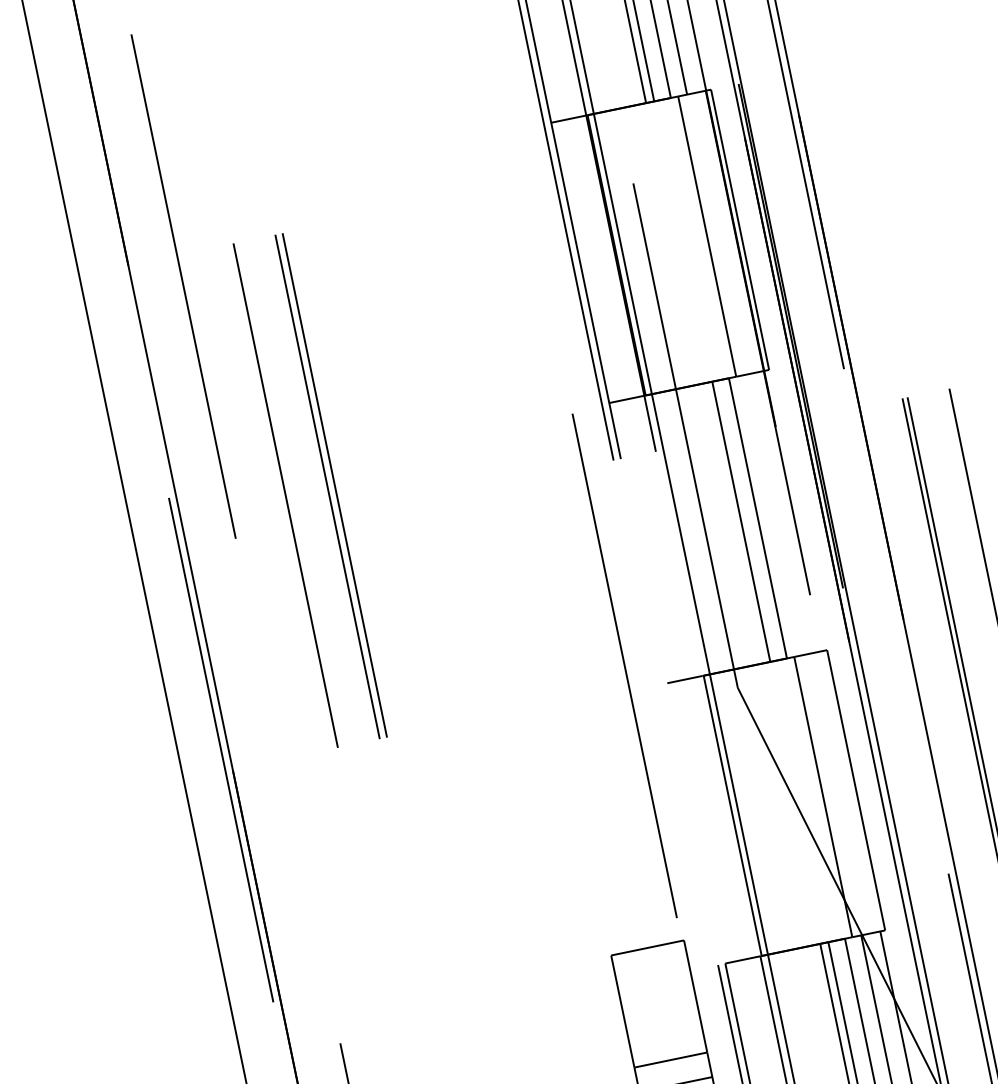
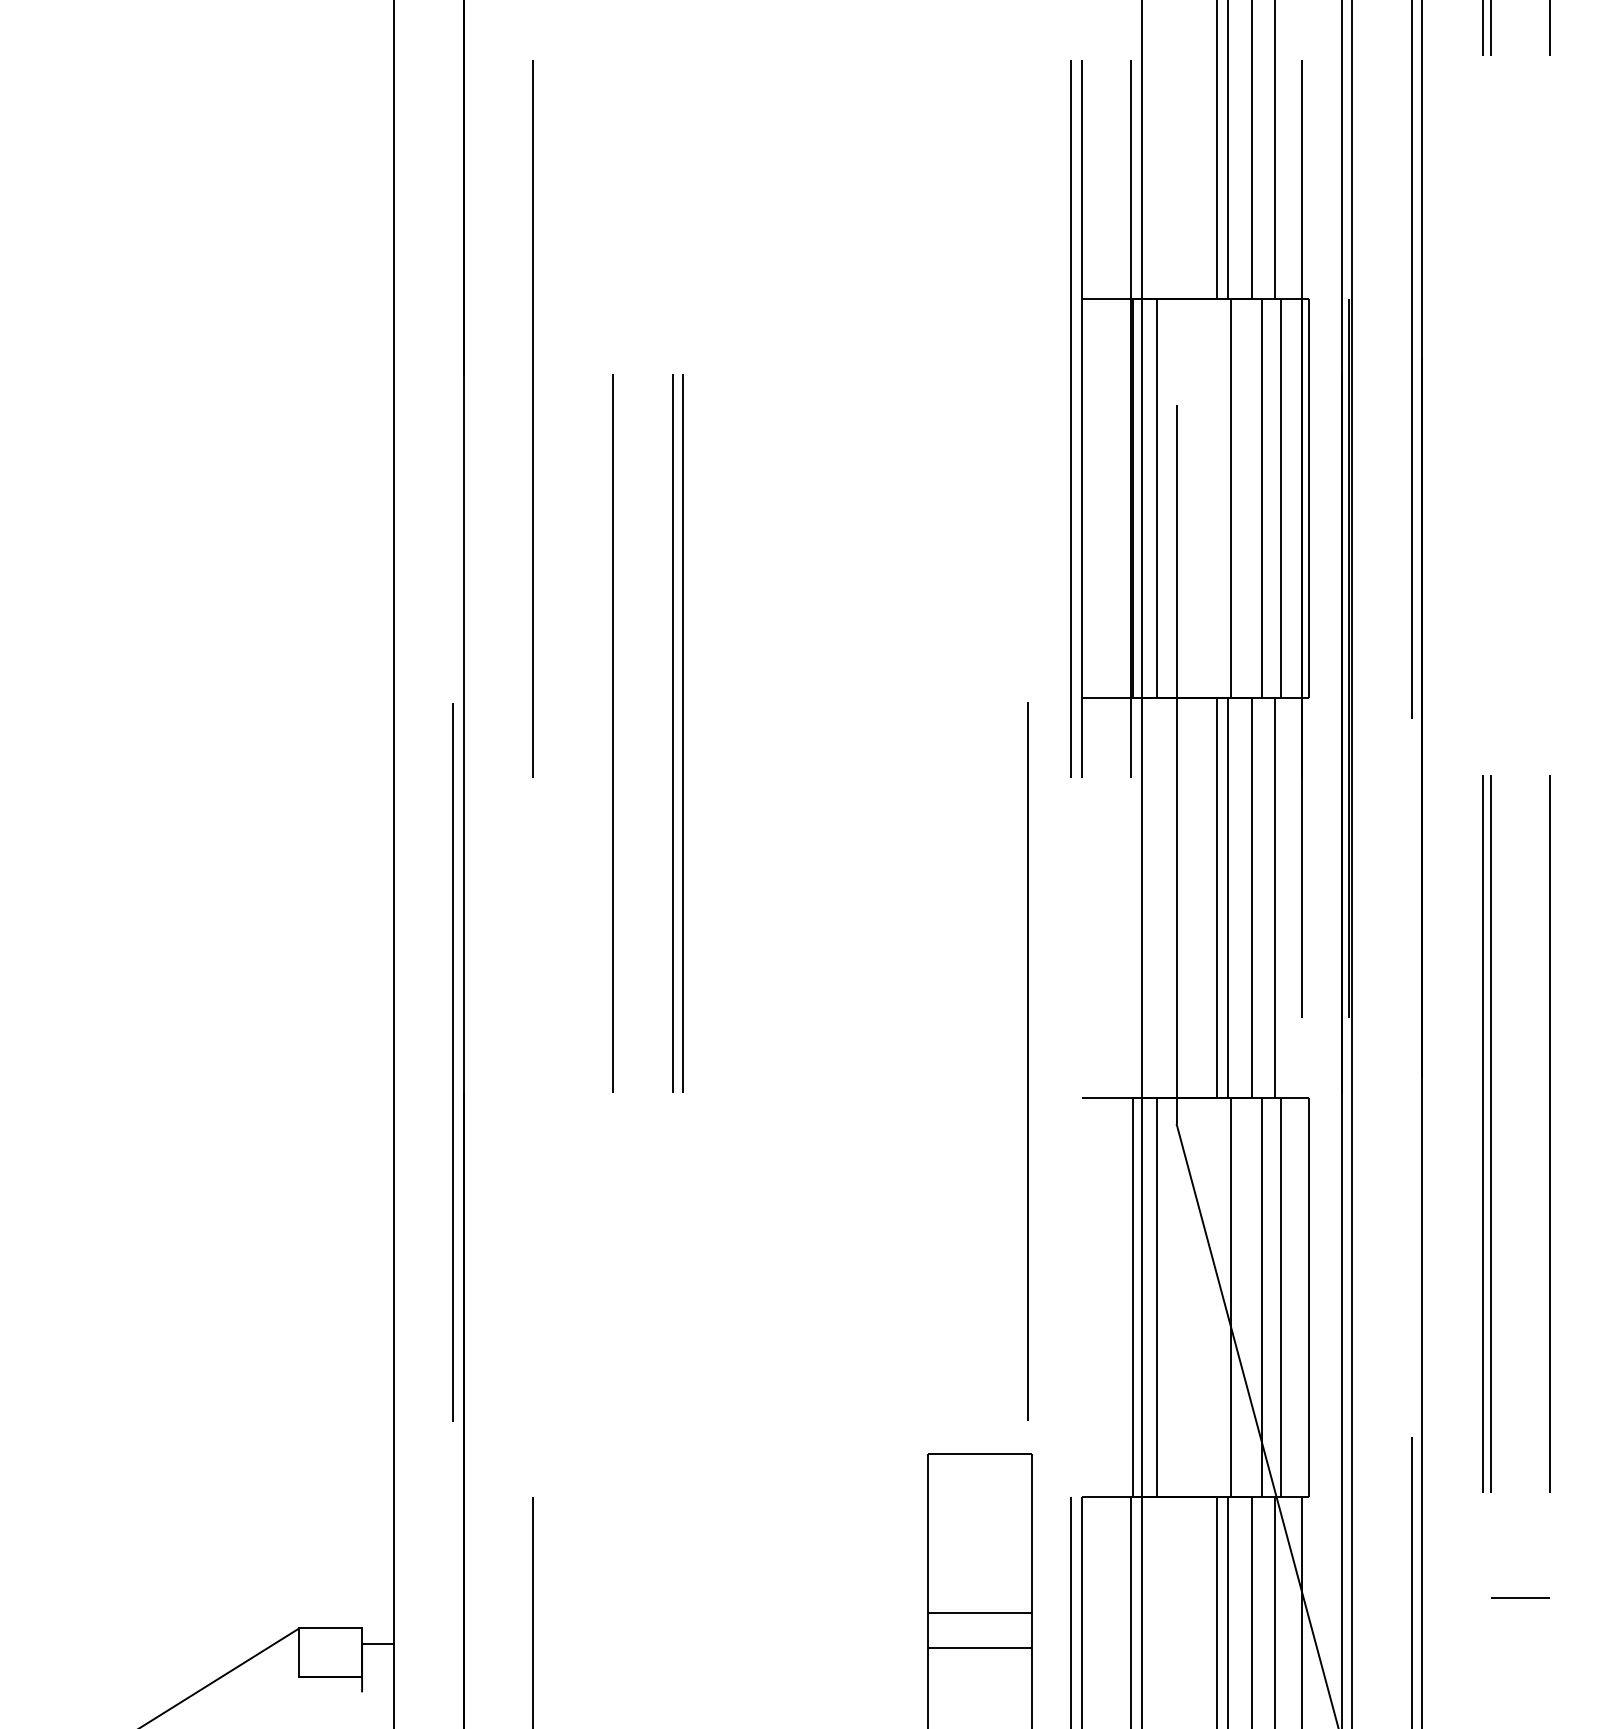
line: (720, 233) -> (1281, 498), added
line: (685, 240) -> (1231, 498), added
line: (633, 251) -> (1157, 498), added
line: (774, 514) -> (1275, 897), added
line: (732, 523) -> (1216, 897), added
line: (836, 793) -> (1281, 1296), added
line: (801, 801) -> (1231, 1296), added
line: (749, 811) -> (1157, 1296), added

